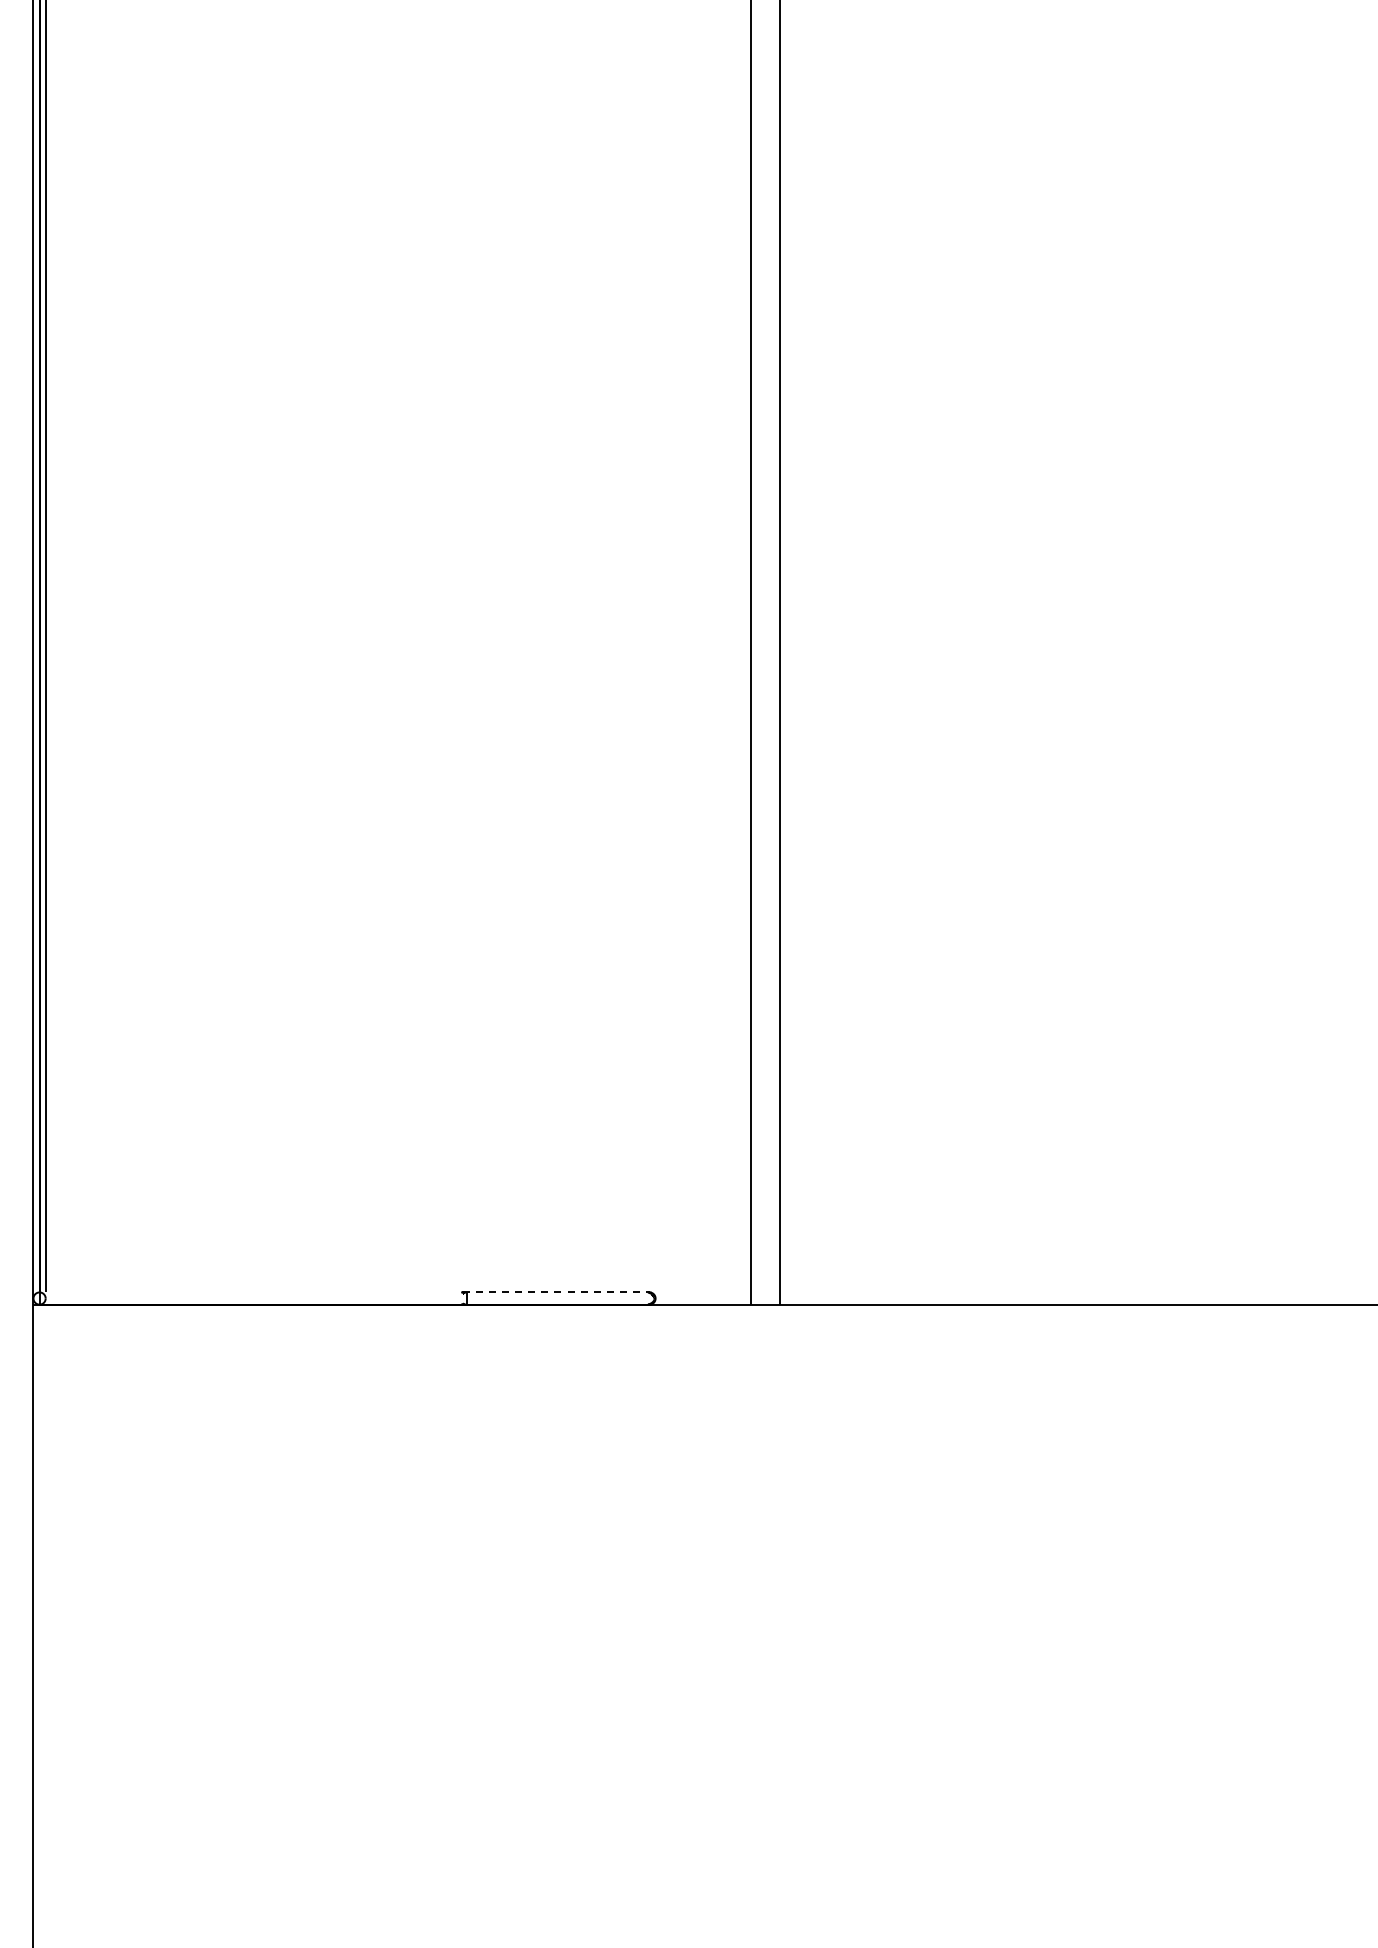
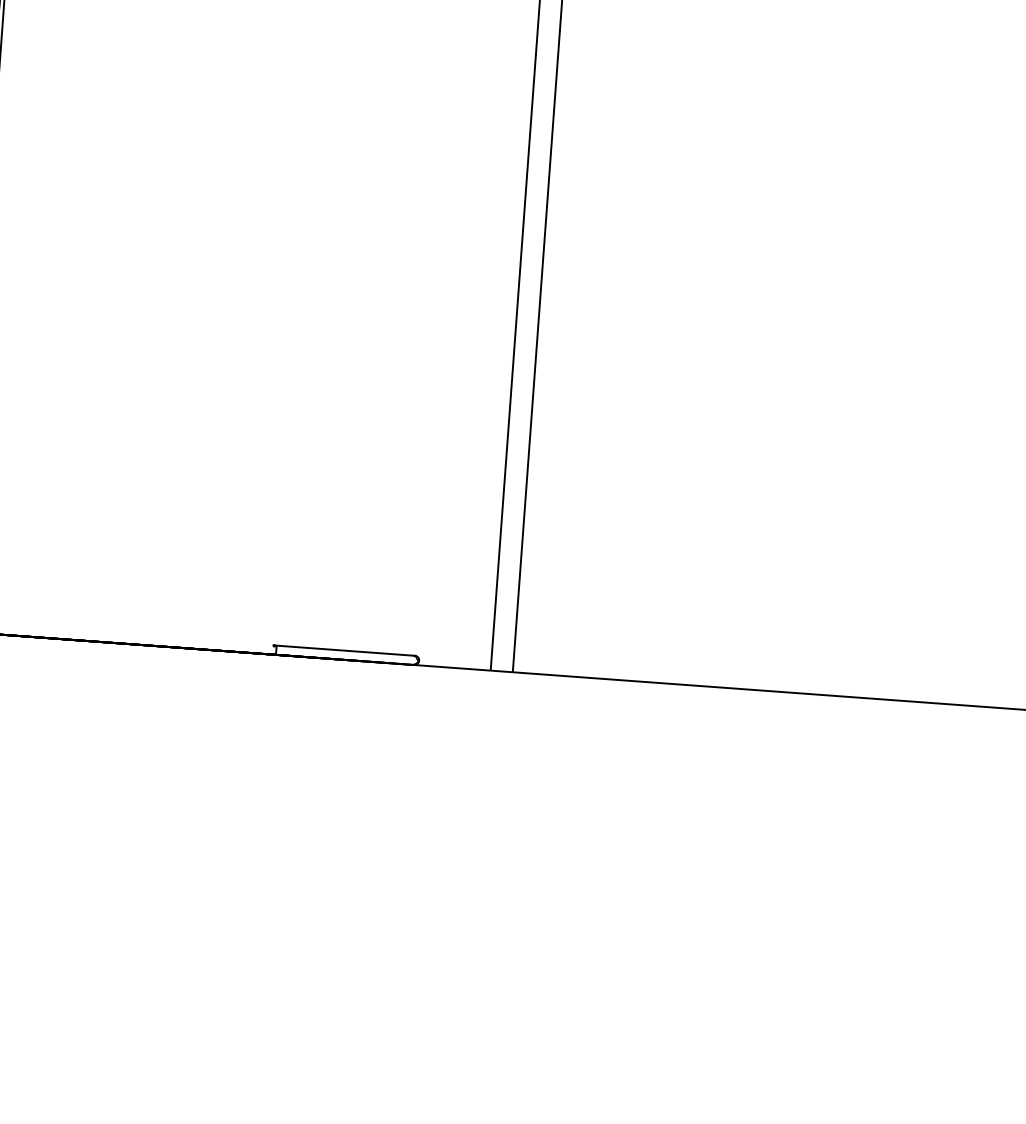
line: (556, 1292) -> (344, 650), dashed -> solid

